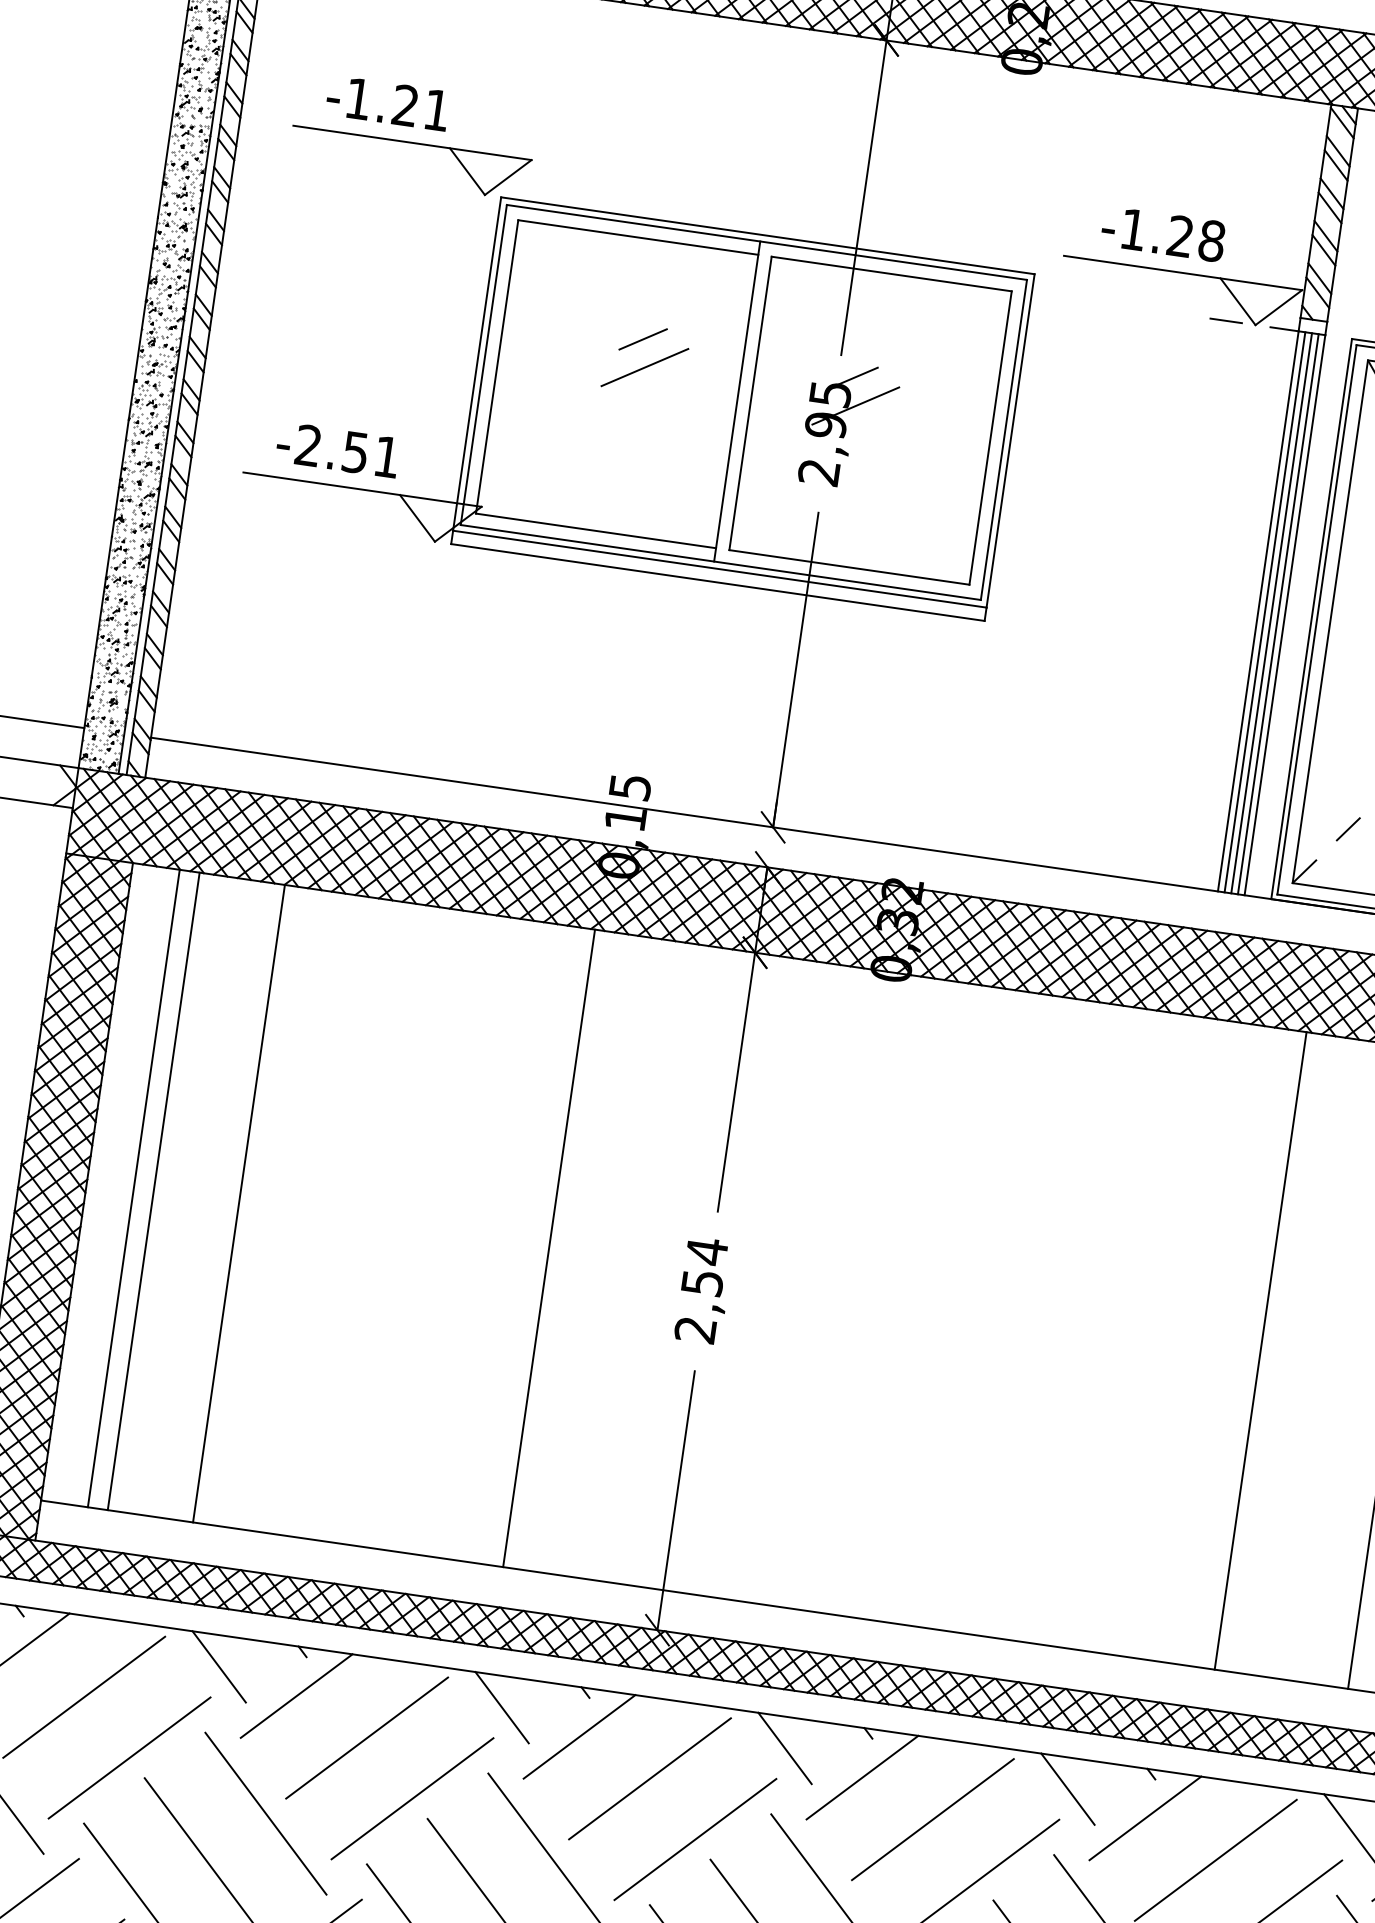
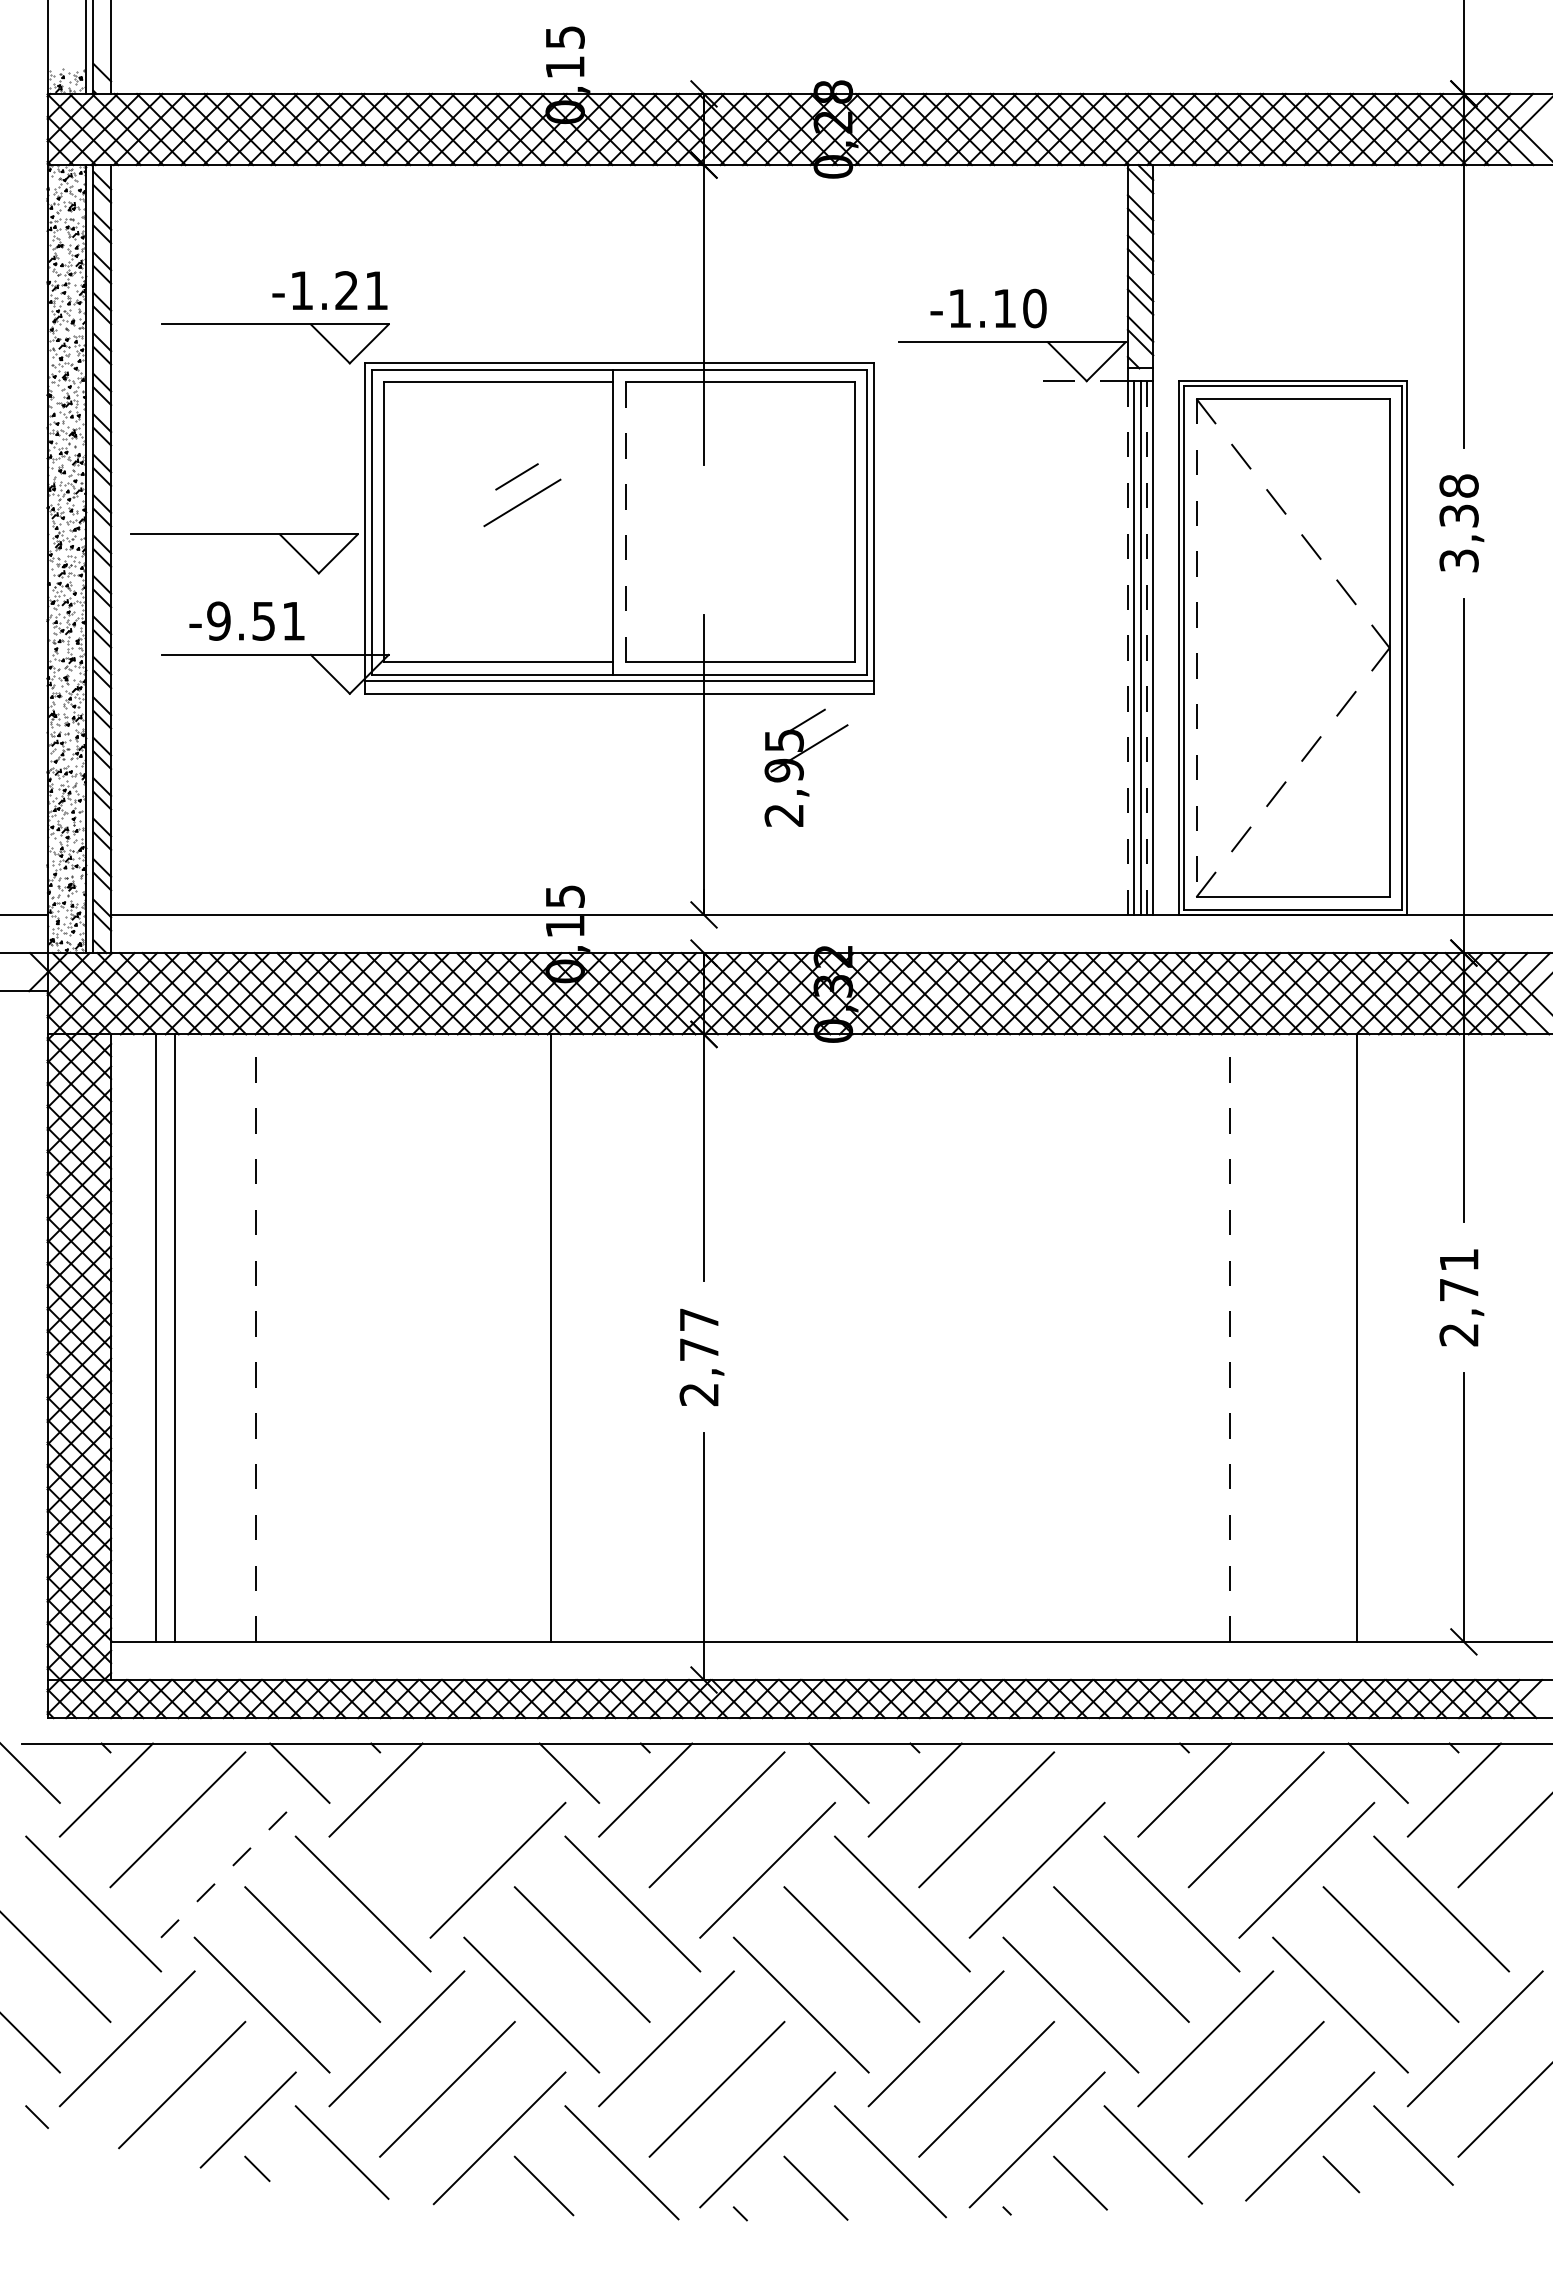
text: (387, 102) -> (329, 290), moved
text: (1195, 238) -> (1019, 308), -1.28 -> -1.10
part: (348, 358) -> (244, 534), added
line: (750, 403) -> (625, 522), solid -> dashed
part: (849, 425) -> (806, 767), moved
text: (308, 444) -> (218, 620), -2.51 -> -9.51
line: (1257, 611) -> (1127, 648), solid -> dashed
line: (1277, 614) -> (1146, 648), solid -> dashed
line: (1330, 622) -> (1196, 648), solid -> dashed
line: (238, 1203) -> (255, 1338), solid -> dashed
text: (705, 1265) -> (699, 1333), 2,54 -> 2,77
line: (1260, 1351) -> (1229, 1338), solid -> dashed
line: (367, 1737) -> (447, 1819), removed
line: (129, 1757) -> (228, 1869), solid -> dashed
line: (1067, 1788) -> (1108, 1772), removed

